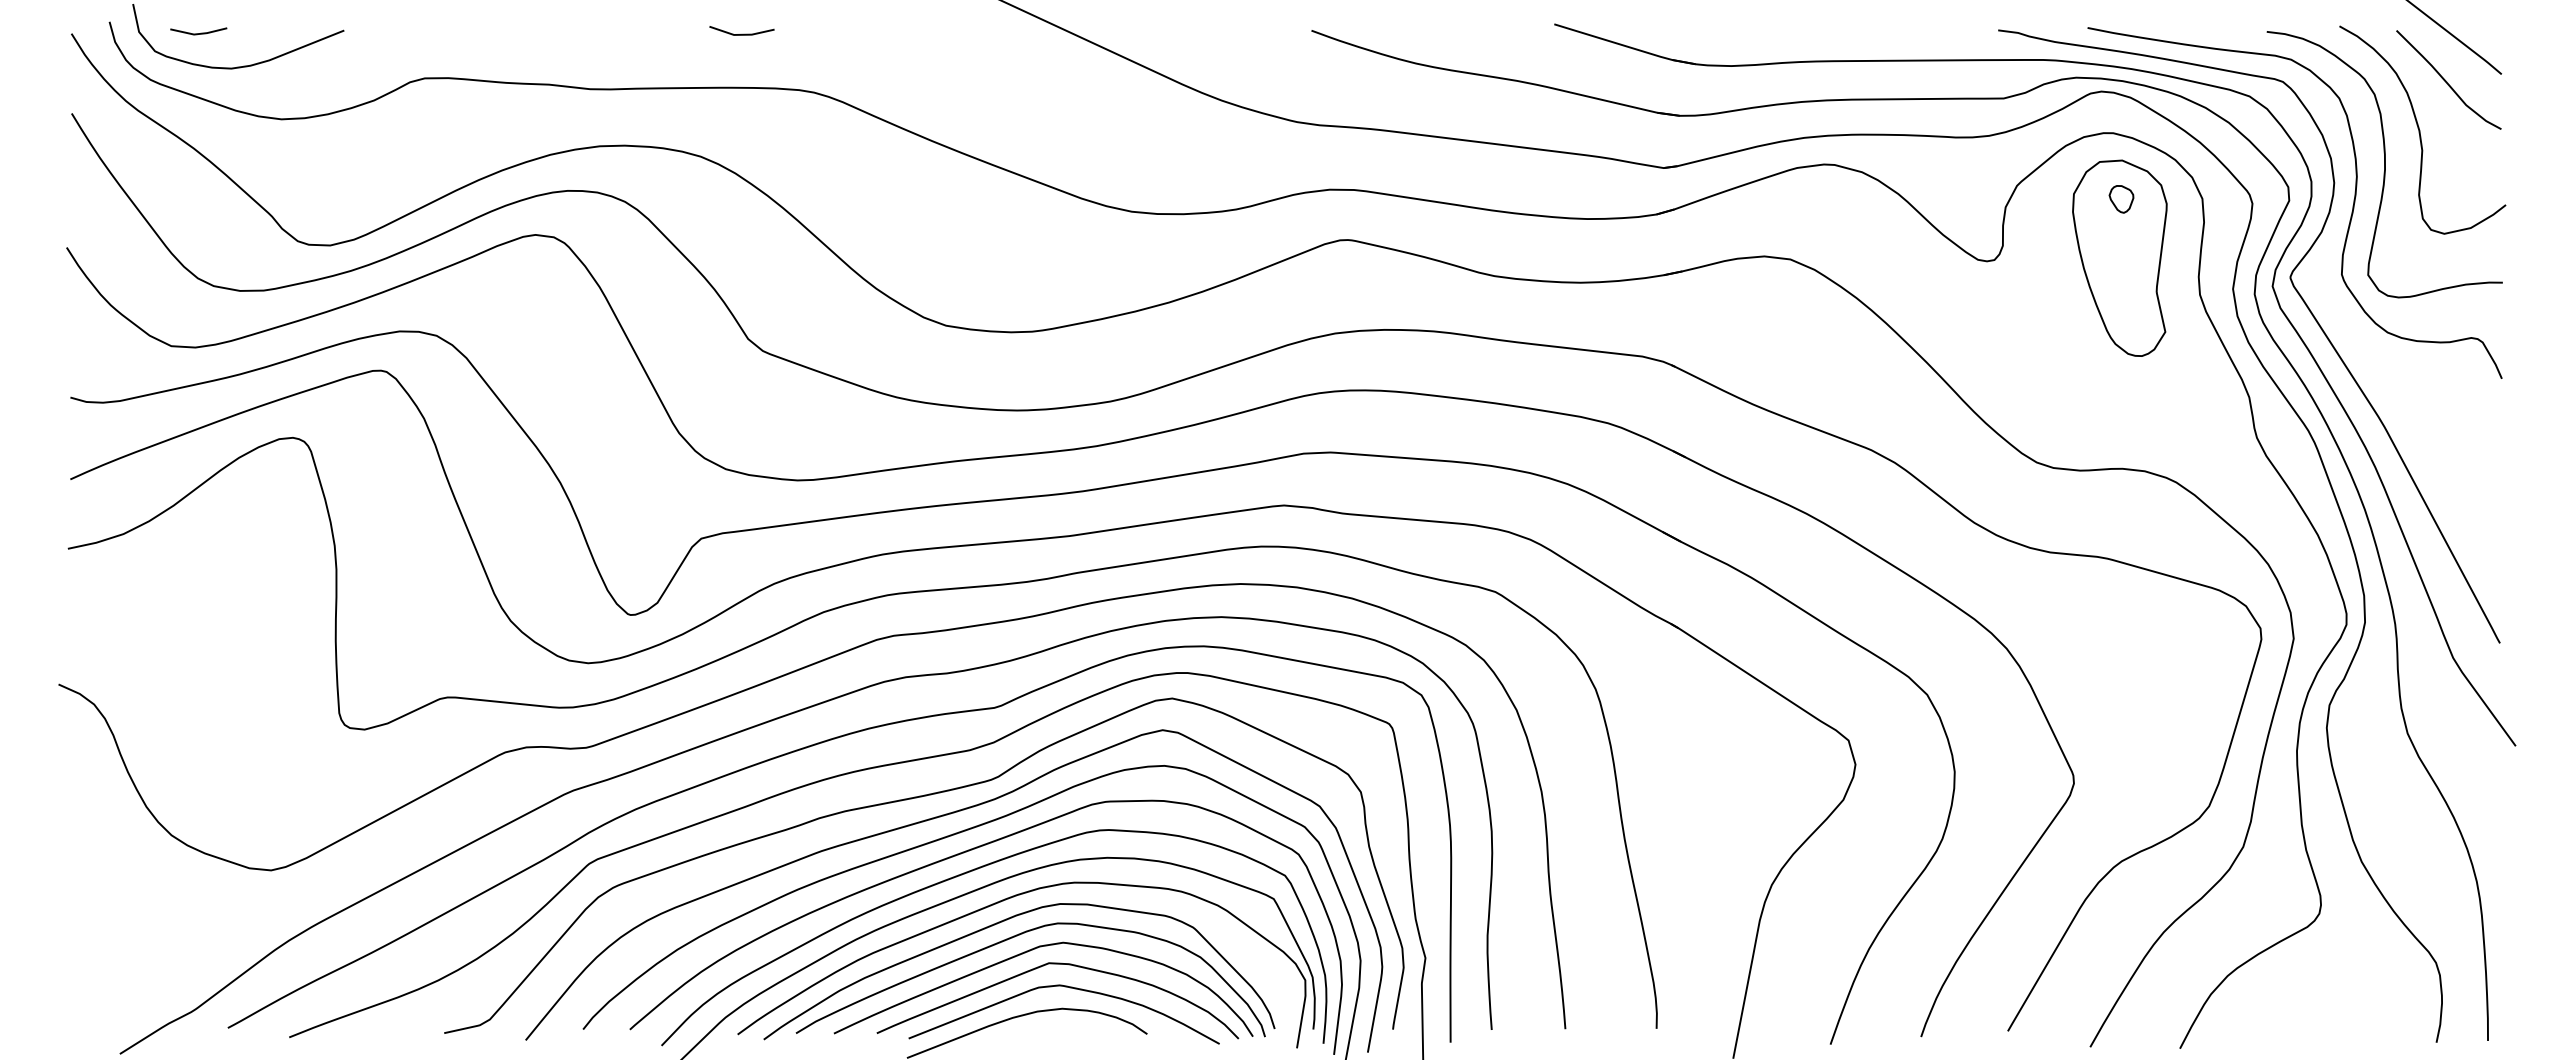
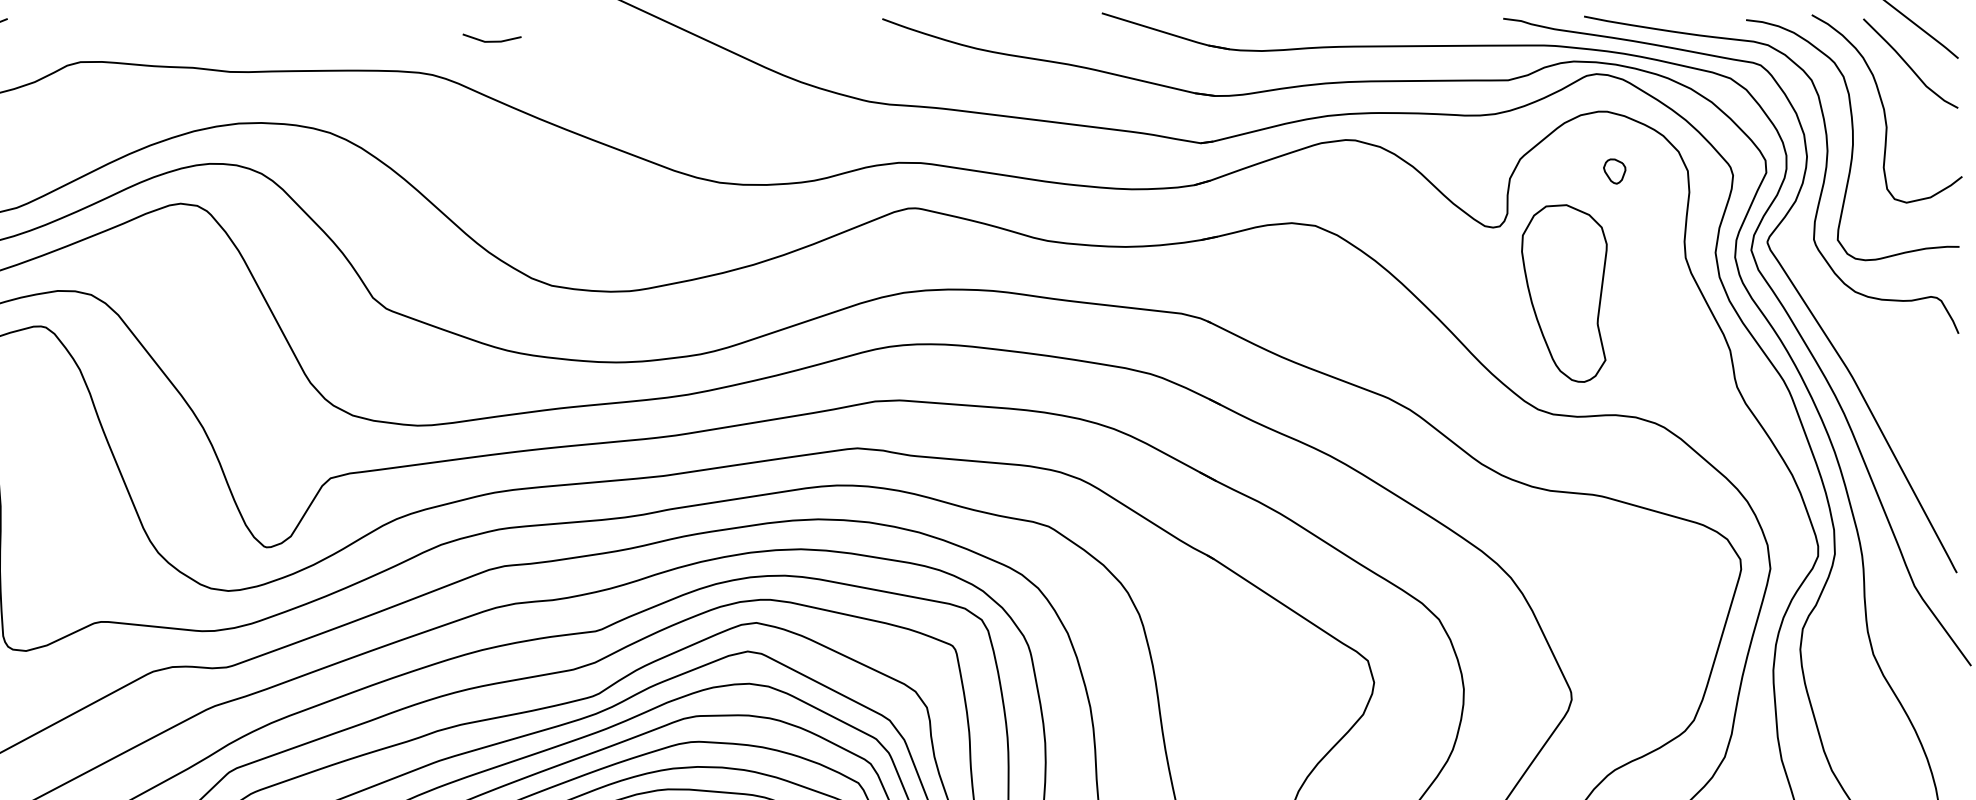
line: (741, 33) -> (491, 40), moved
part: (2119, 257) -> (1564, 292), moved

